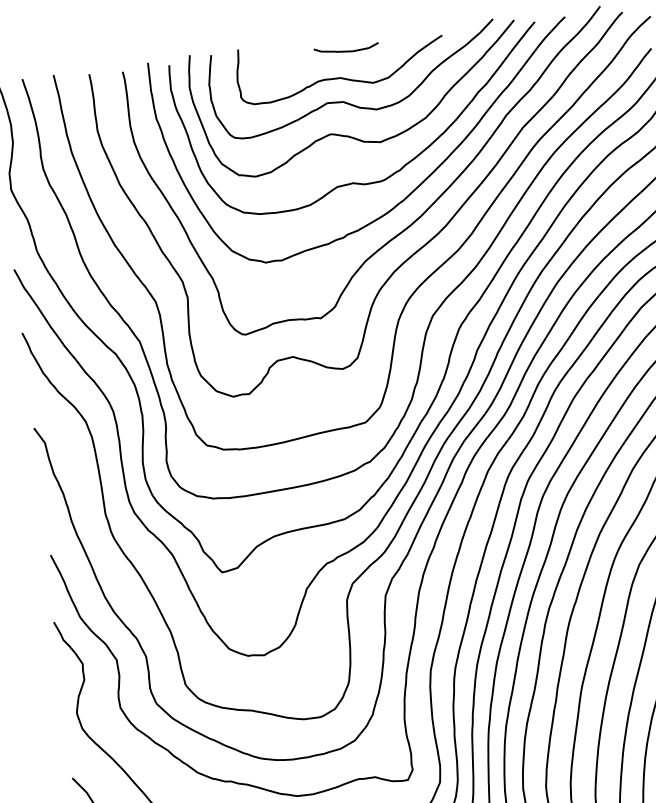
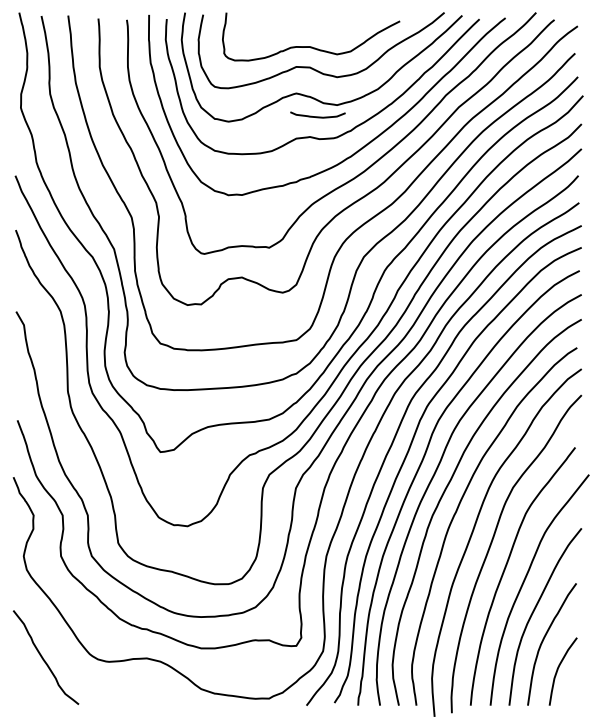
curve: (346, 50) -> (317, 116), moved

